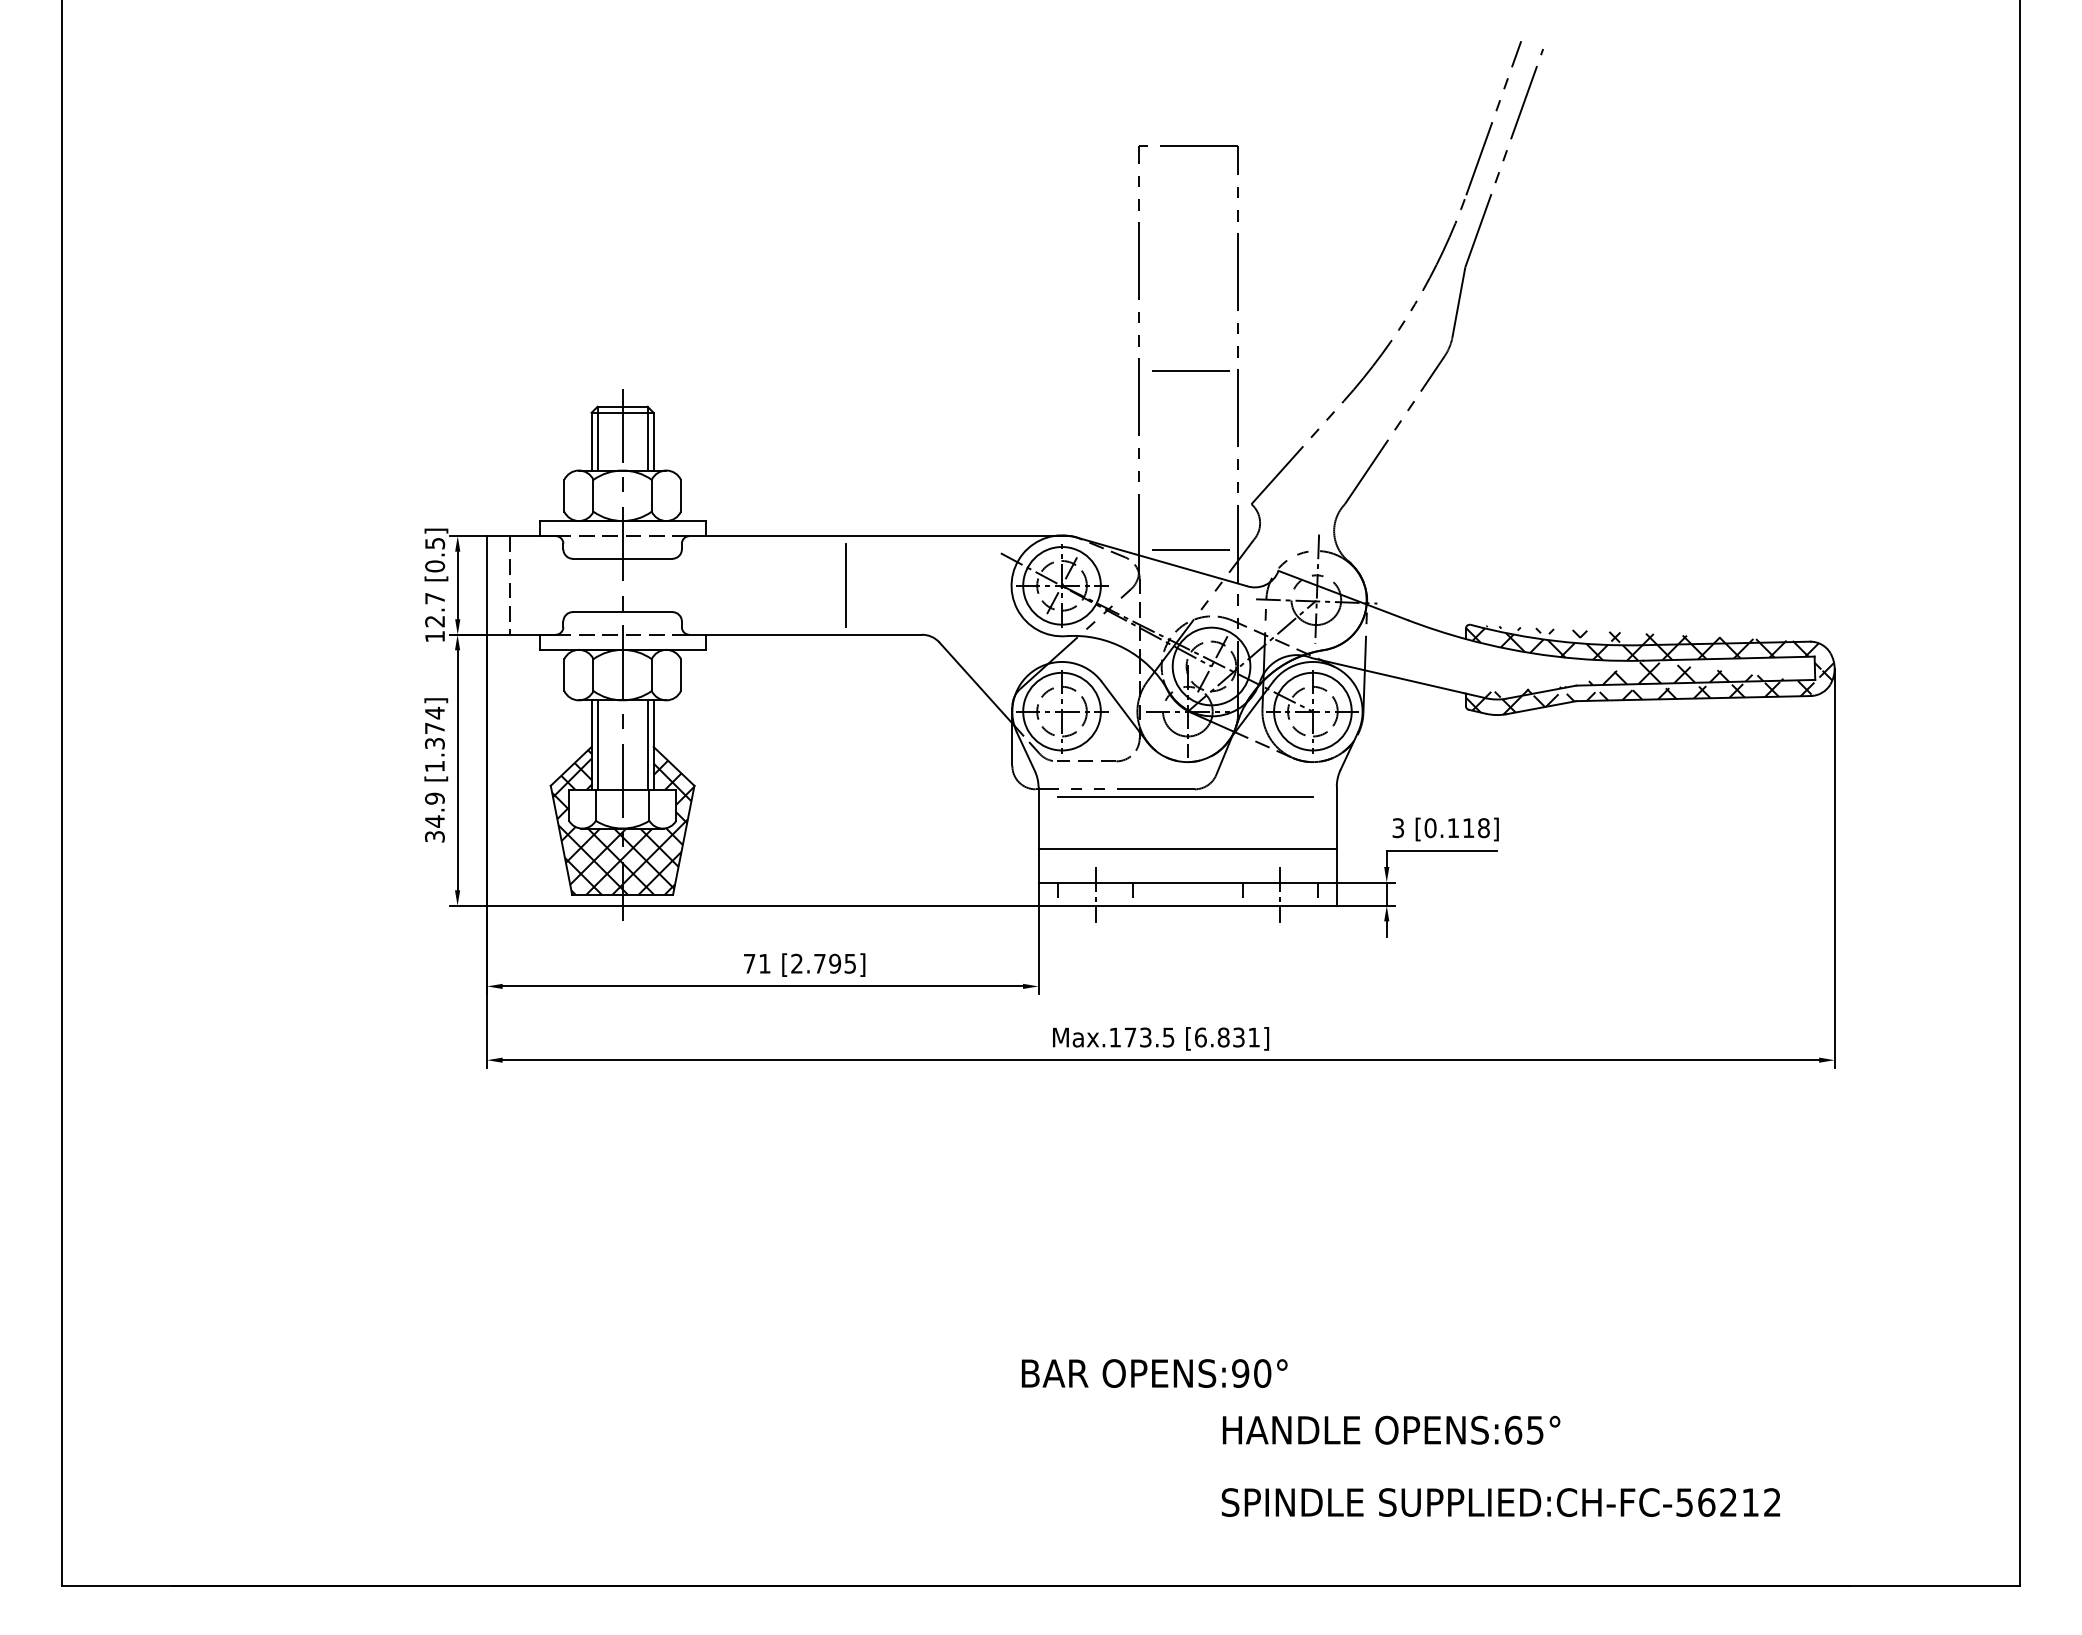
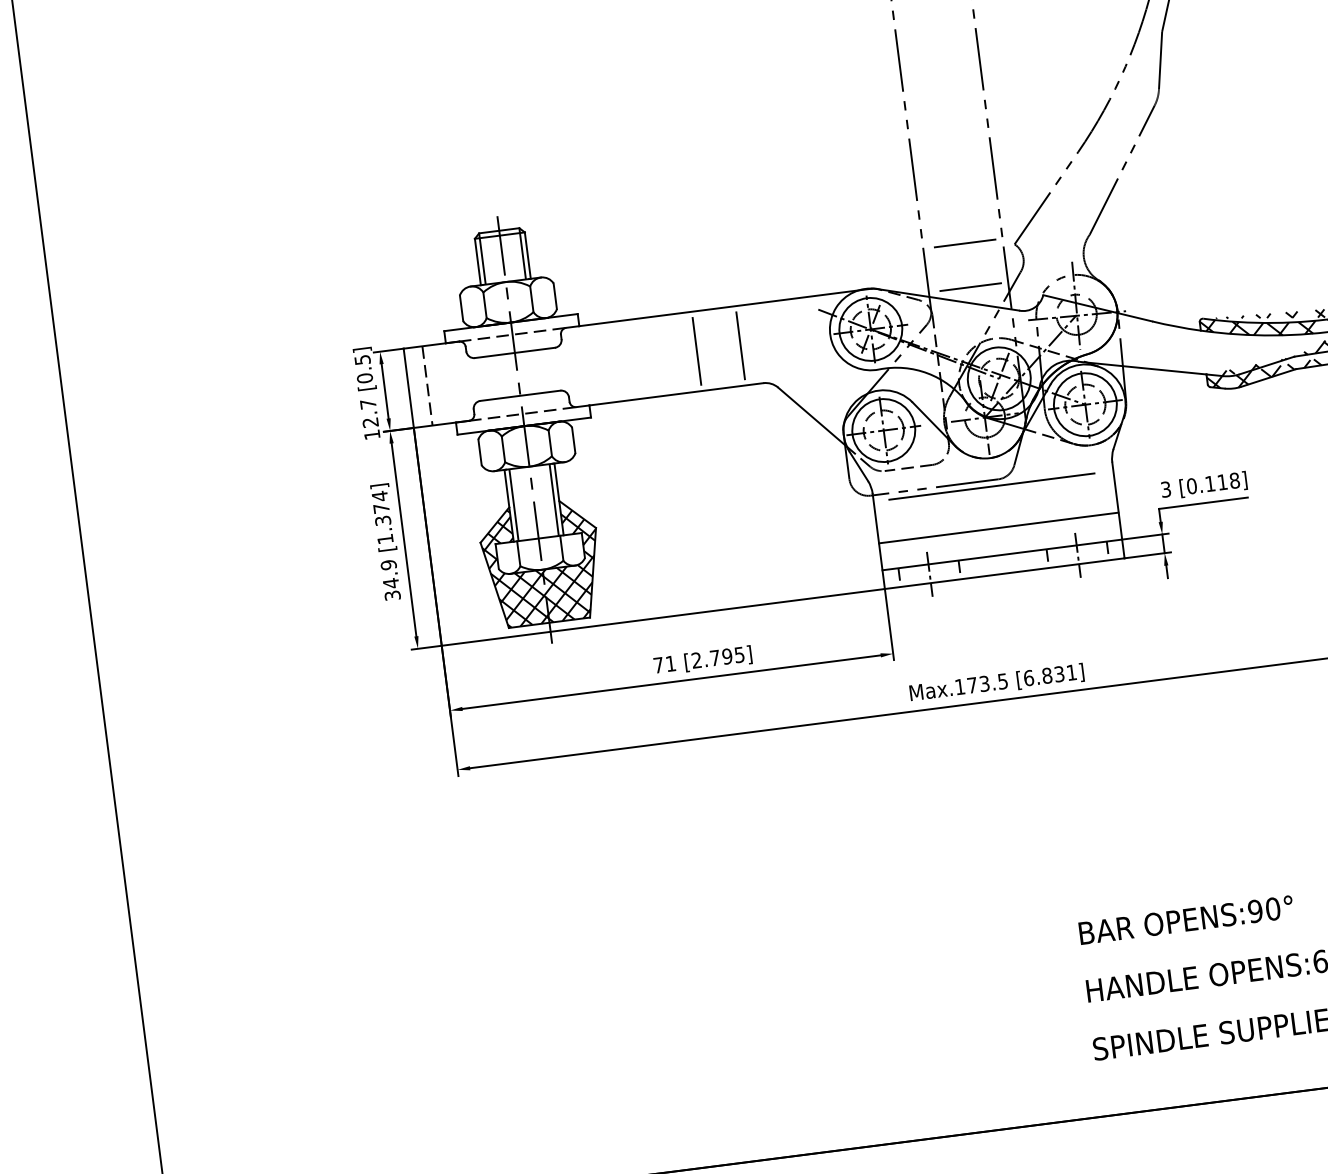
line: (1190, 370) -> (964, 242), moved
line: (900, 585) -> (740, 345), added
text: (1154, 1373) -> (1186, 920), moved

